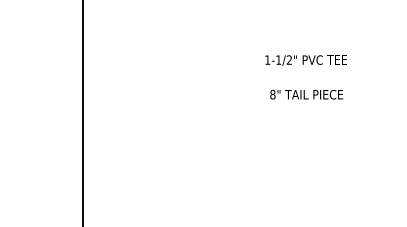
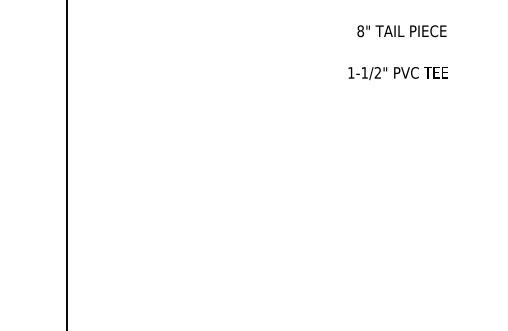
text: (305, 60) -> (397, 73), moved
text: (306, 94) -> (401, 31), moved

